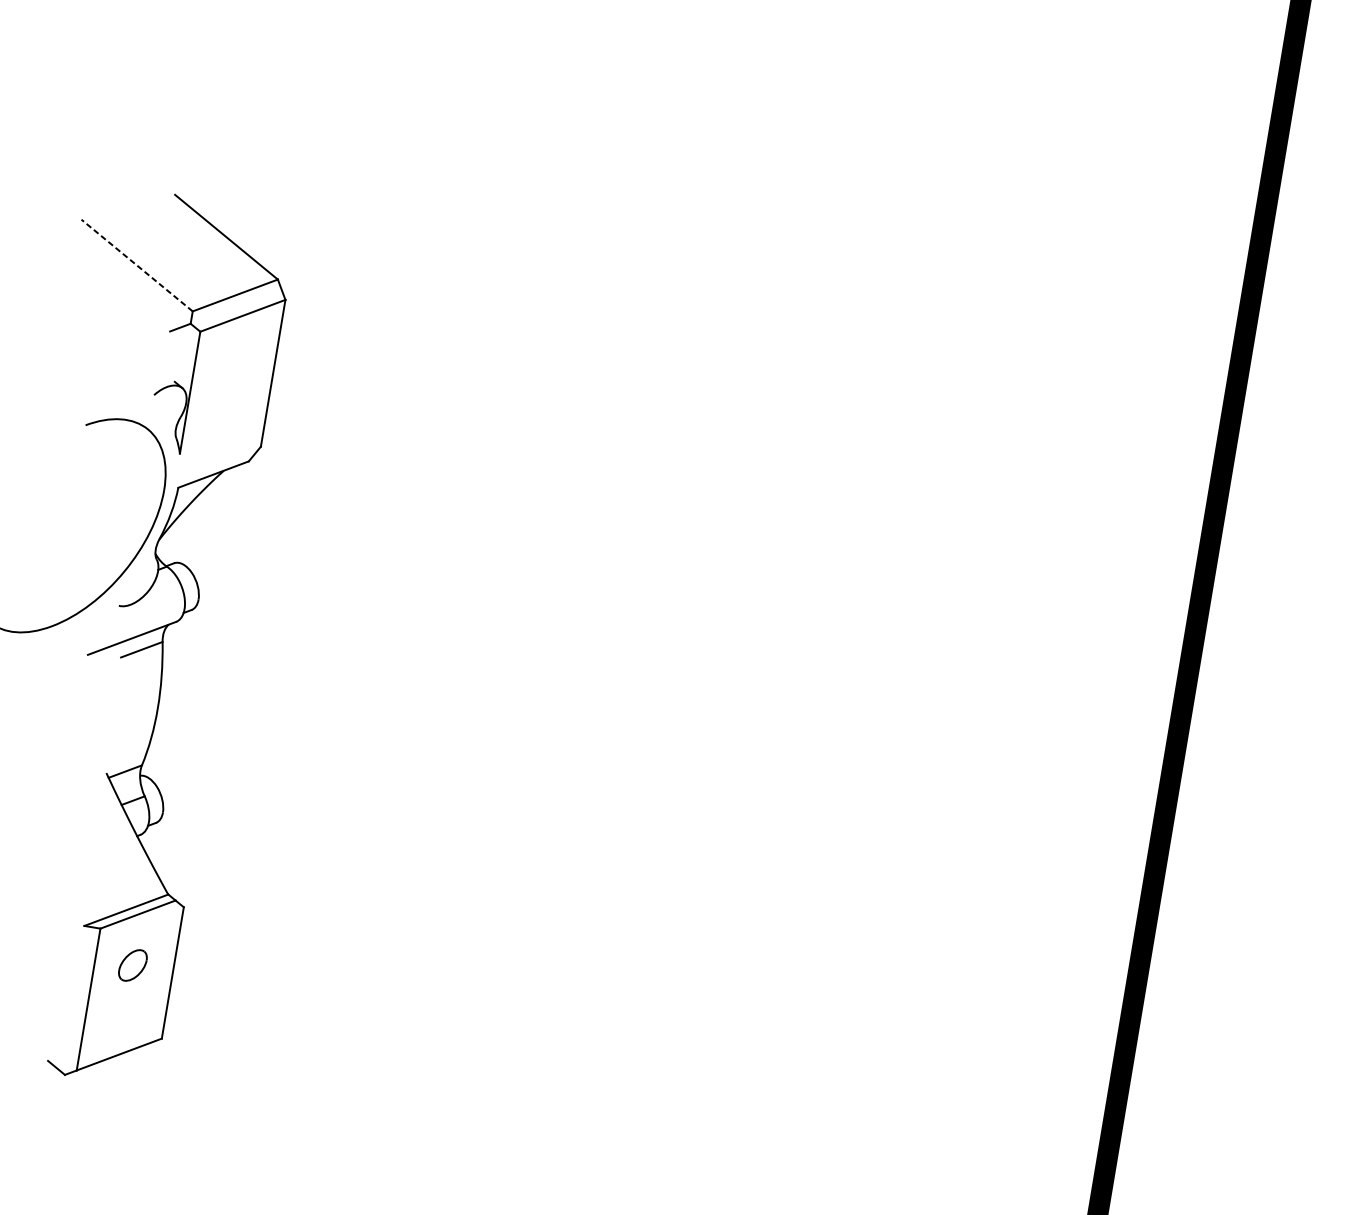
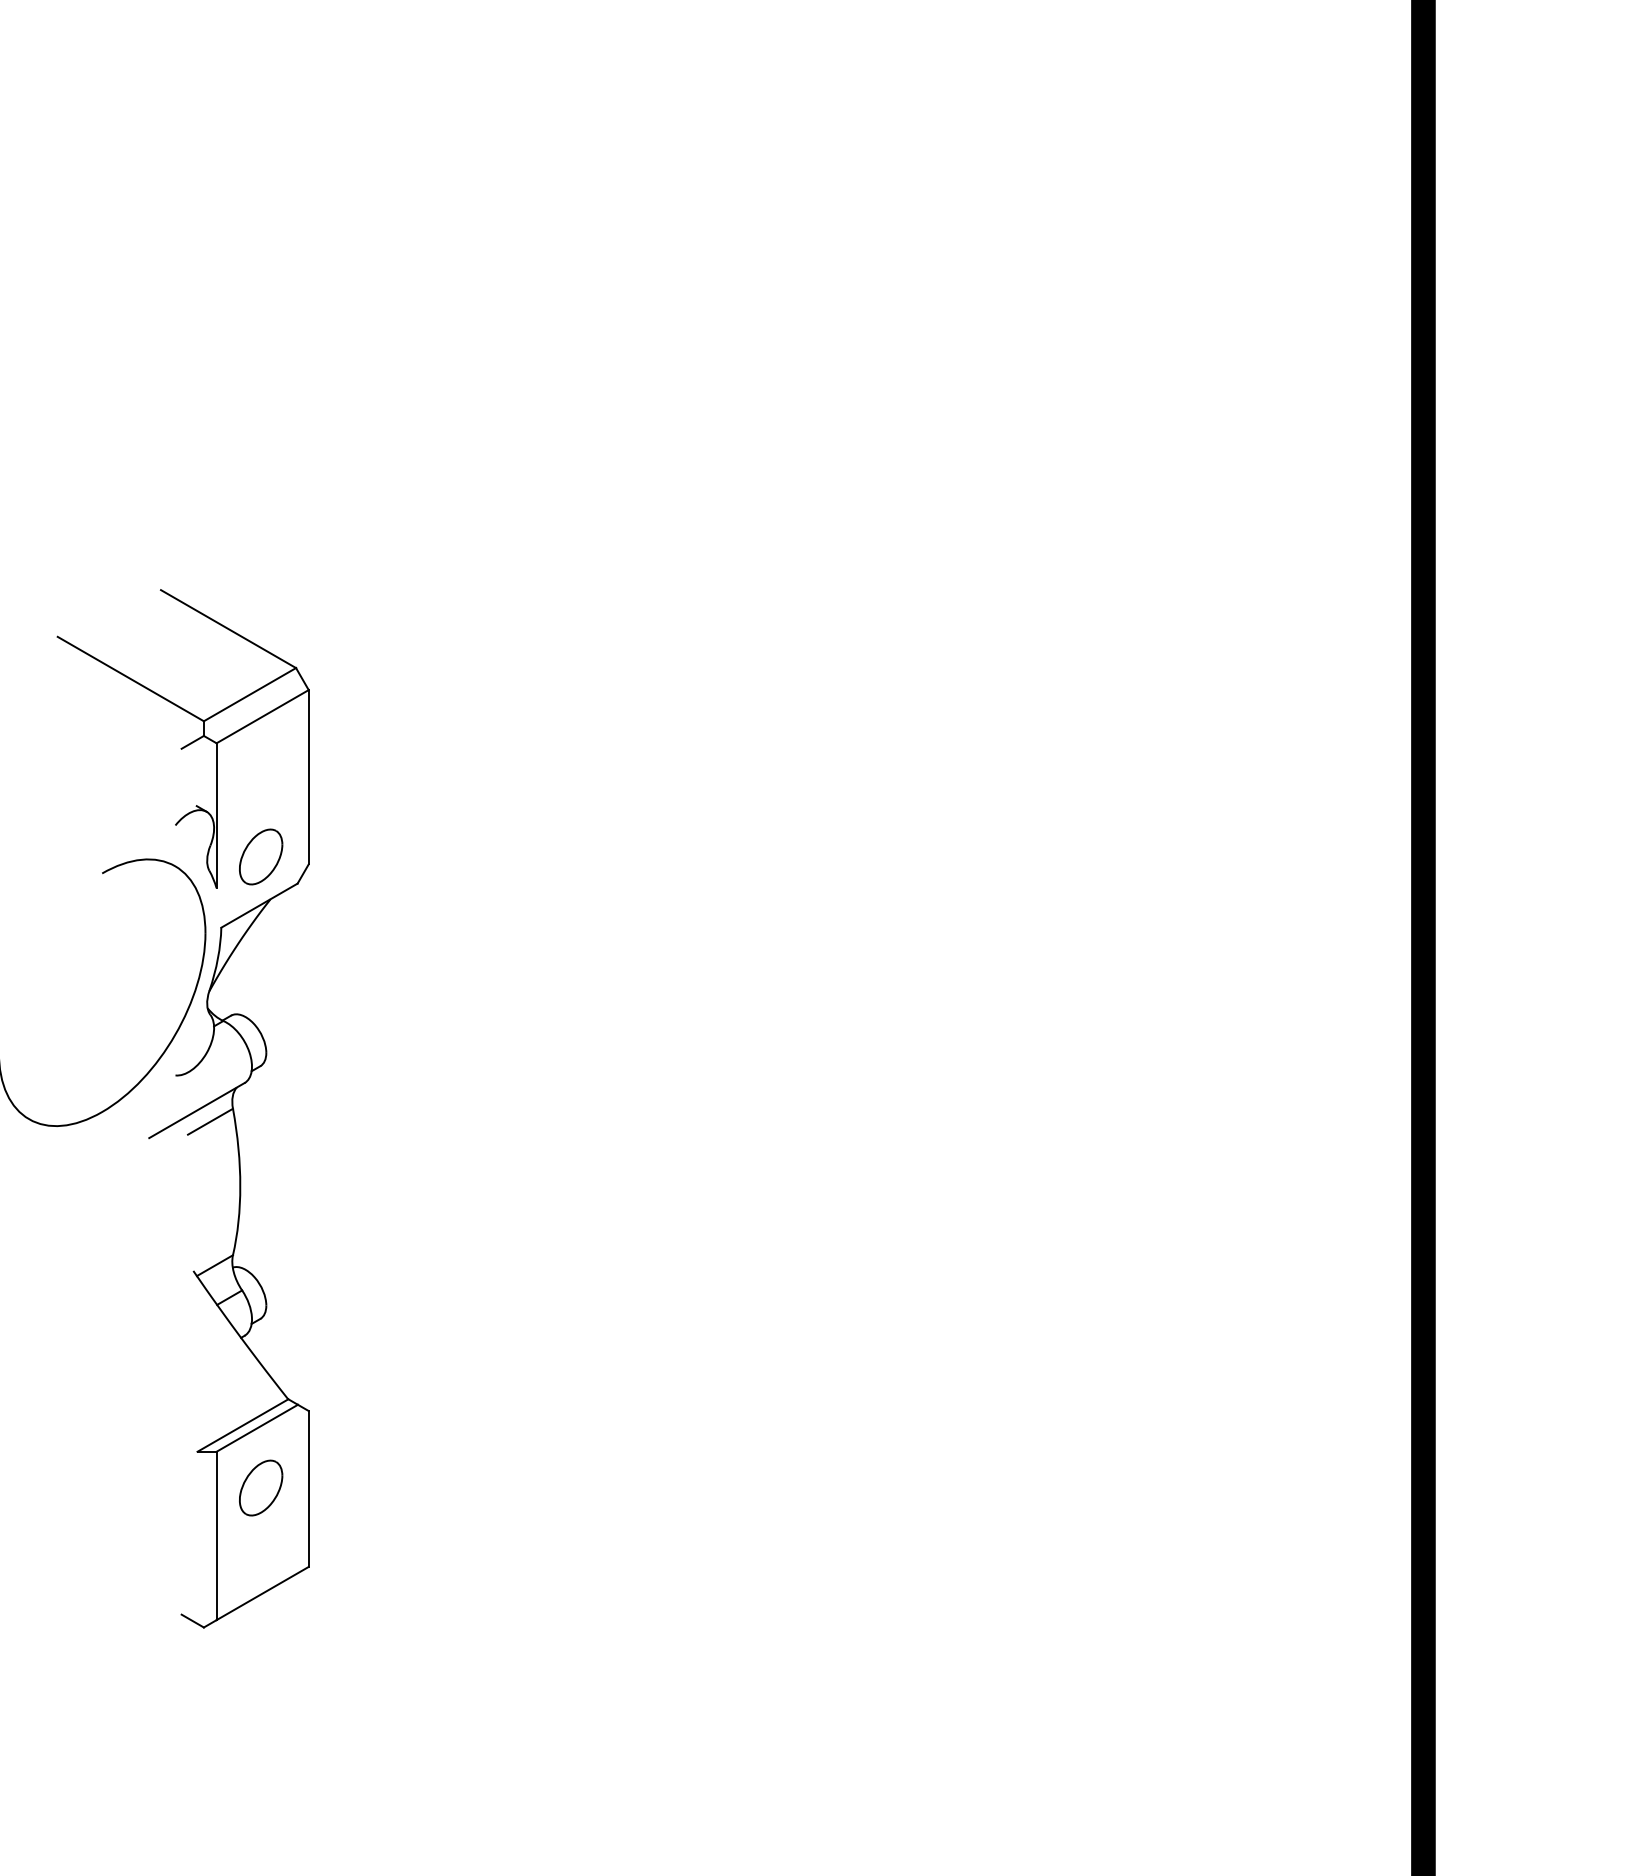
line: (136, 265) -> (130, 678), dashed -> solid
part: (222, 433) -> (261, 856), added
part: (133, 965) -> (261, 1487), size x1.43

